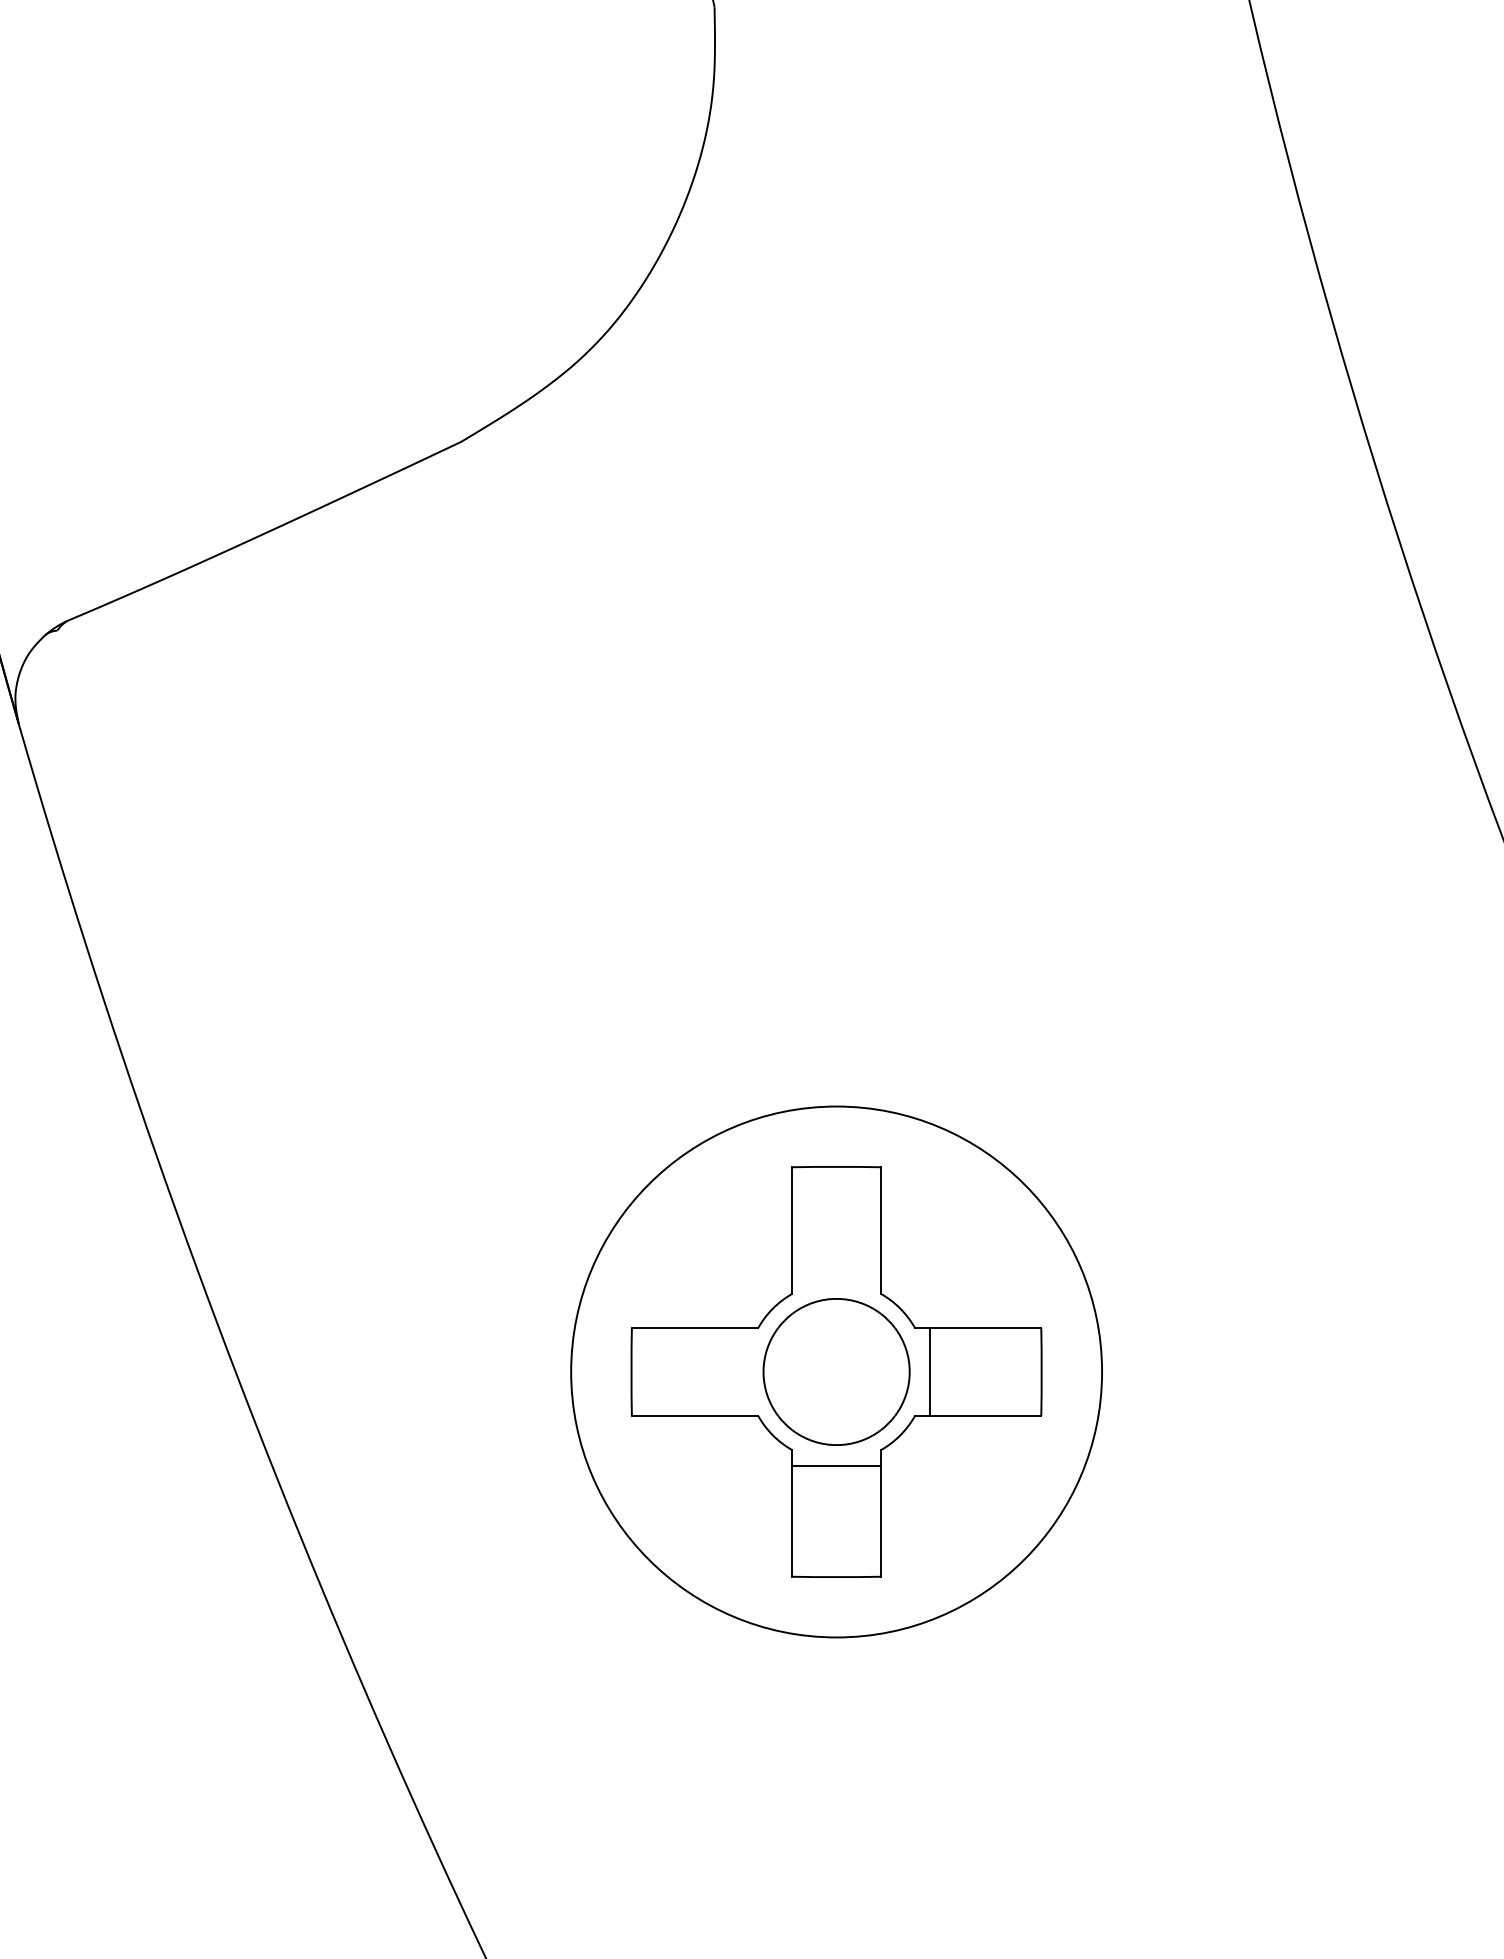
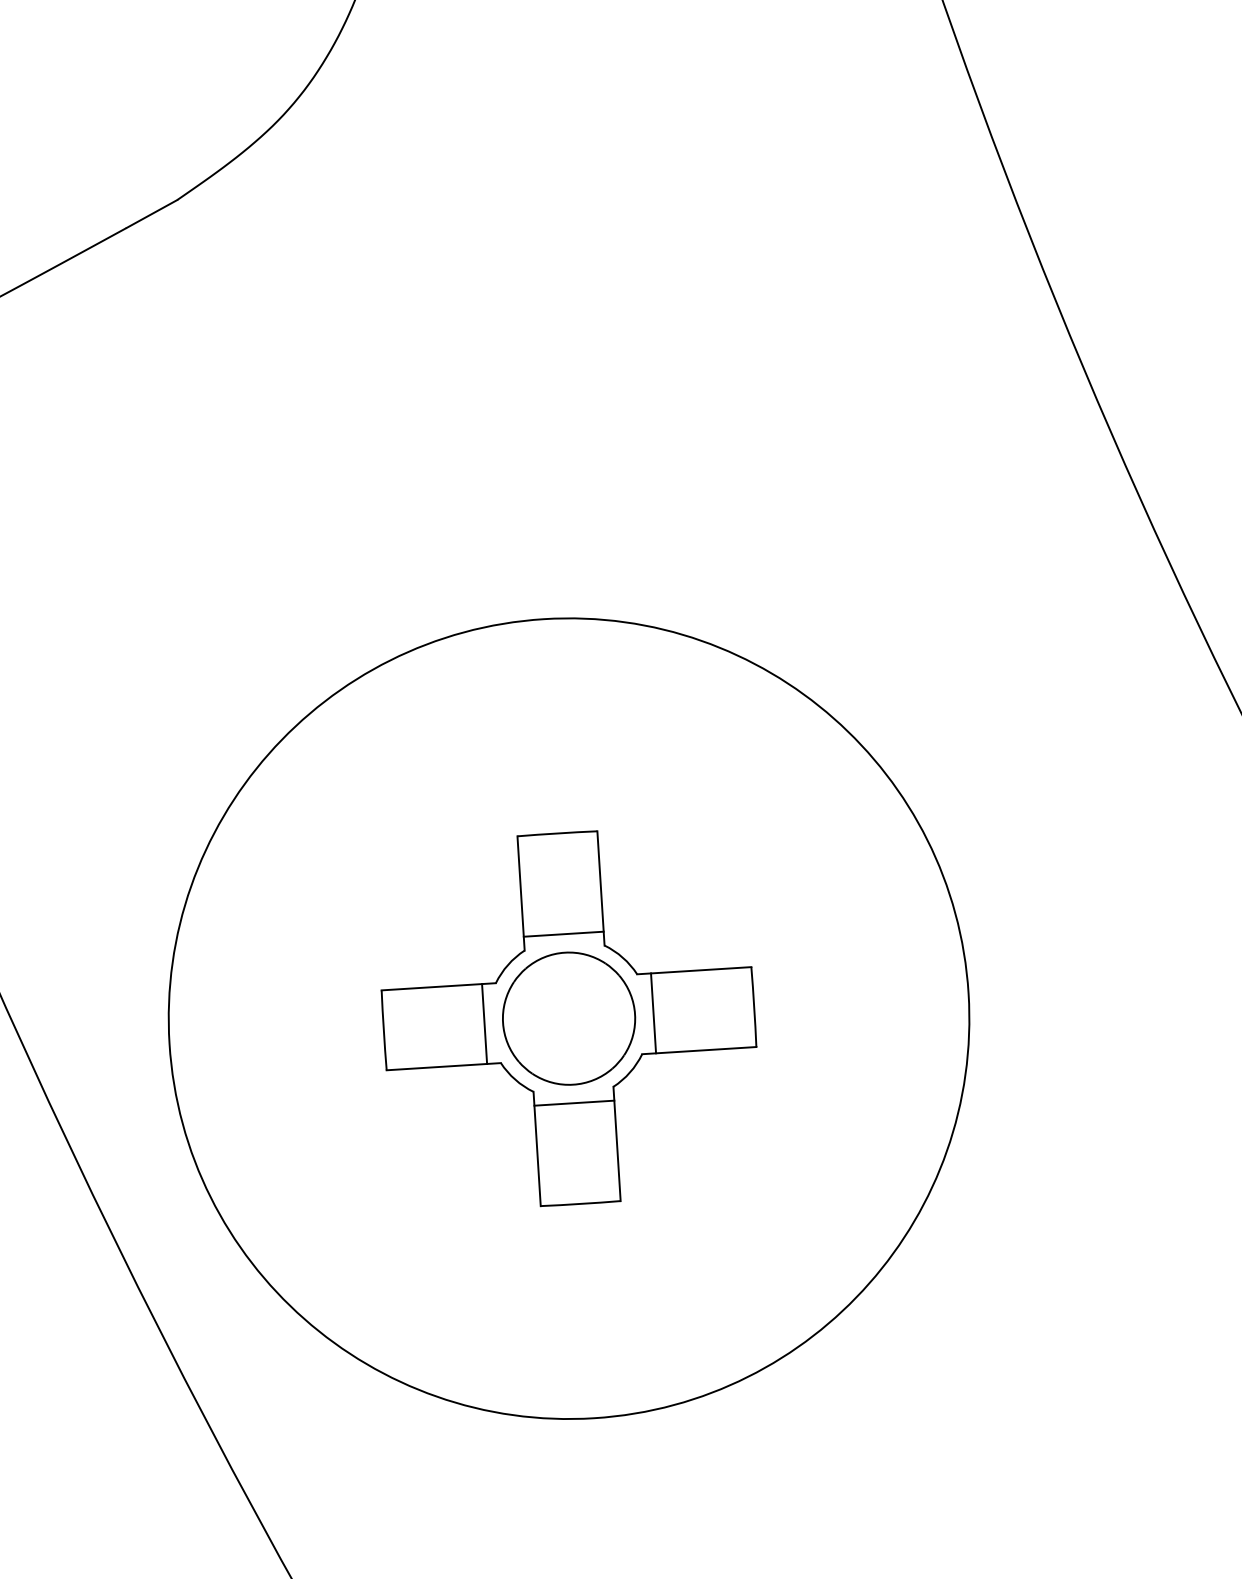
line: (836, 1278) -> (563, 934), added
line: (743, 1371) -> (484, 1023), added
circle: (836, 1371) -> (568, 1018), size x1.67

